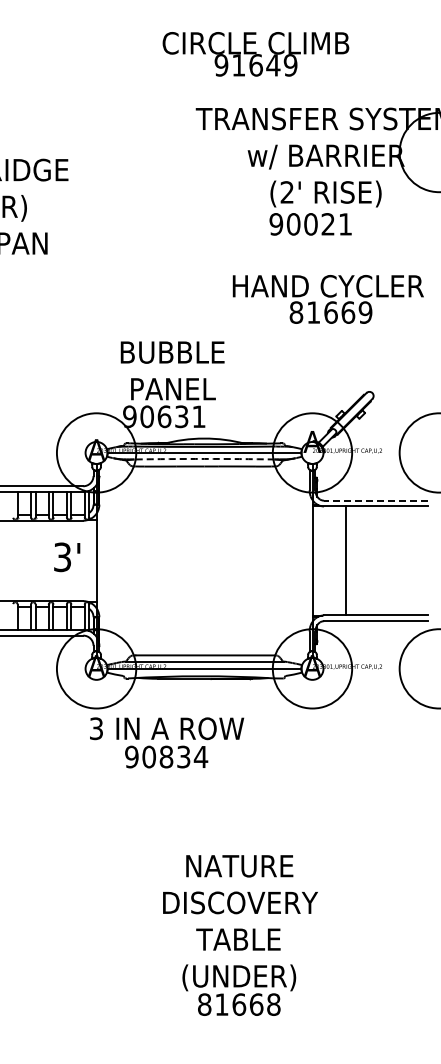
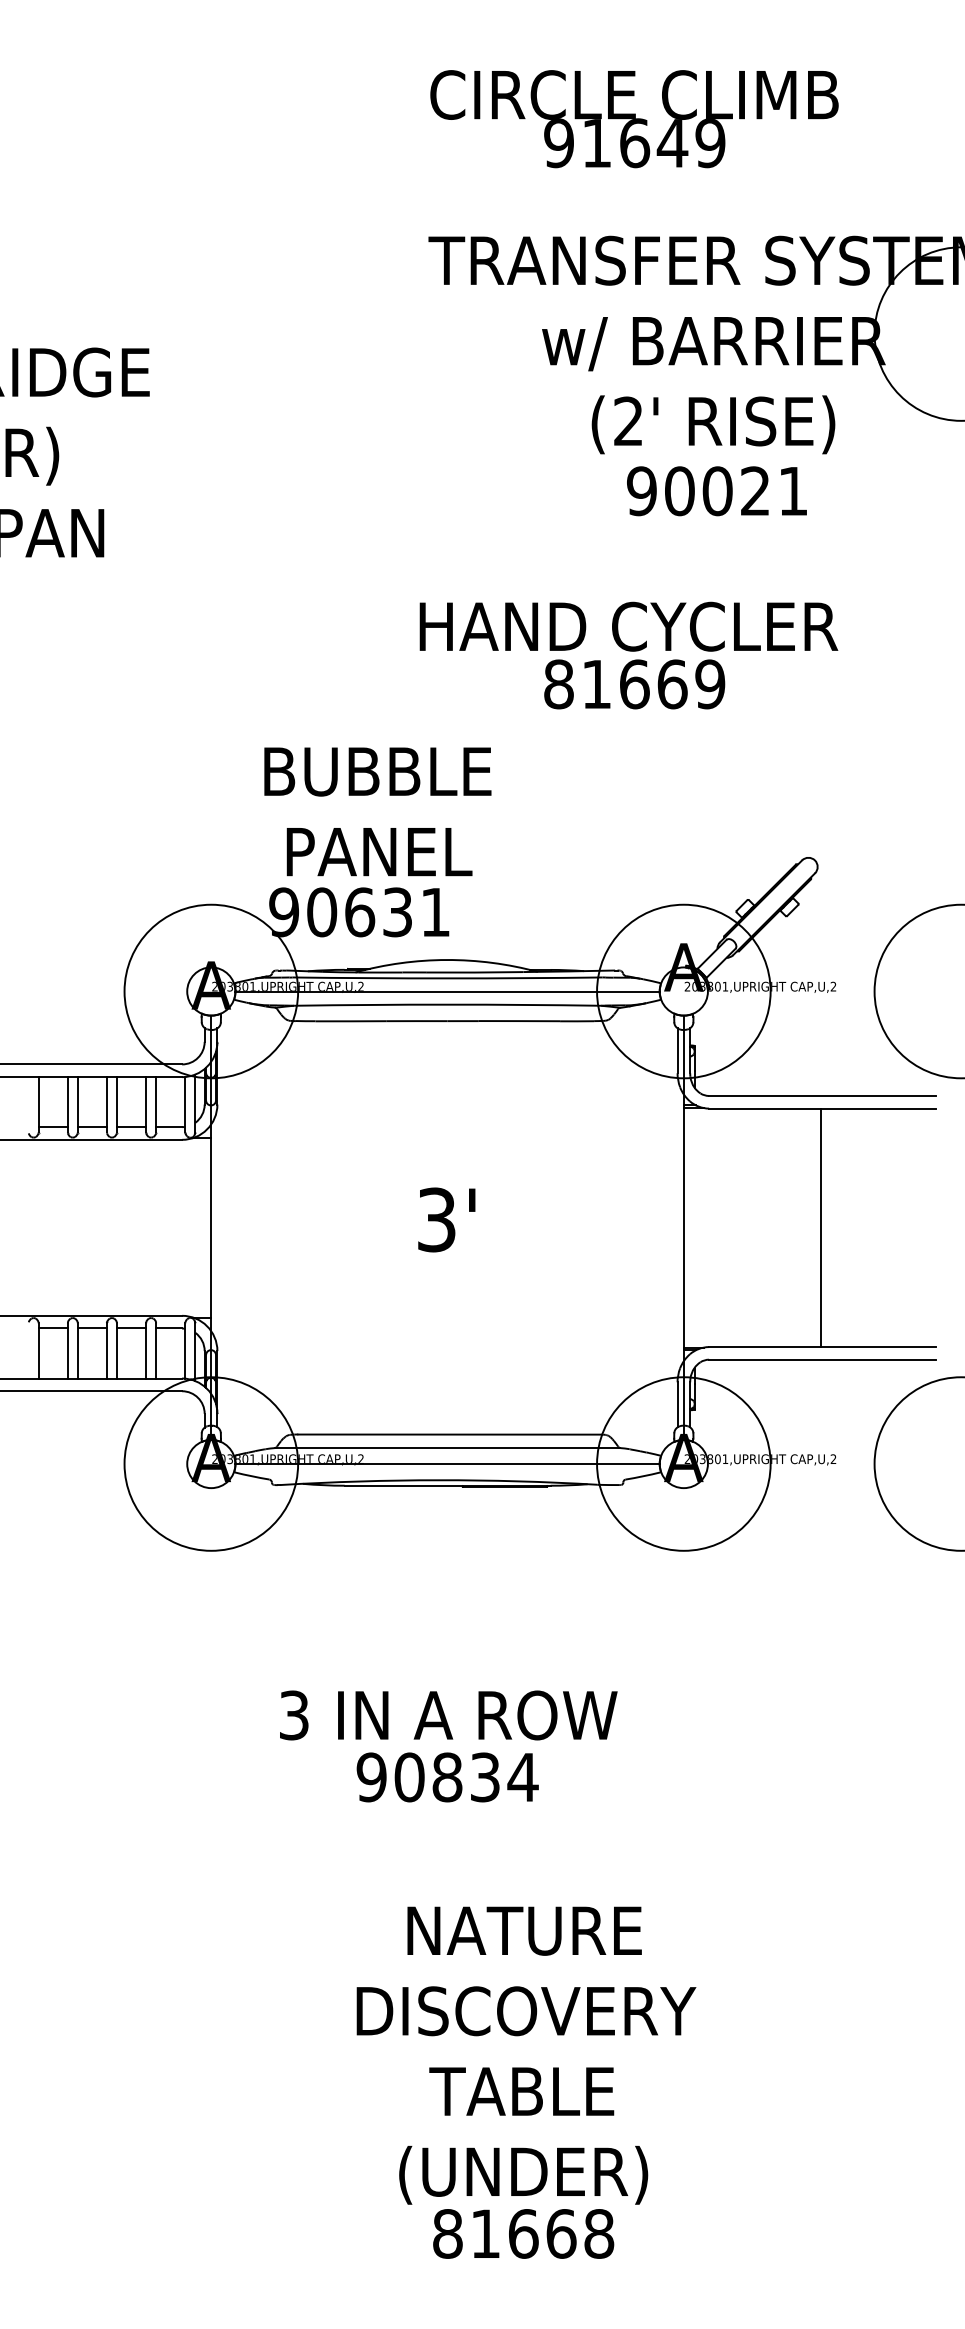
text: (255, 54) -> (633, 119), moved
text: (310, 224) -> (716, 491), moved
text: (327, 299) -> (626, 655), moved
arc: (204, 458) -> (447, 1003), dashed -> solid
line: (375, 500) -> (821, 1095), dashed -> solid
text: (67, 557) -> (447, 1220), moved
line: (346, 560) -> (821, 1226), moved
text: (167, 742) -> (449, 1745), moved
text: (240, 935) -> (526, 2082), moved

